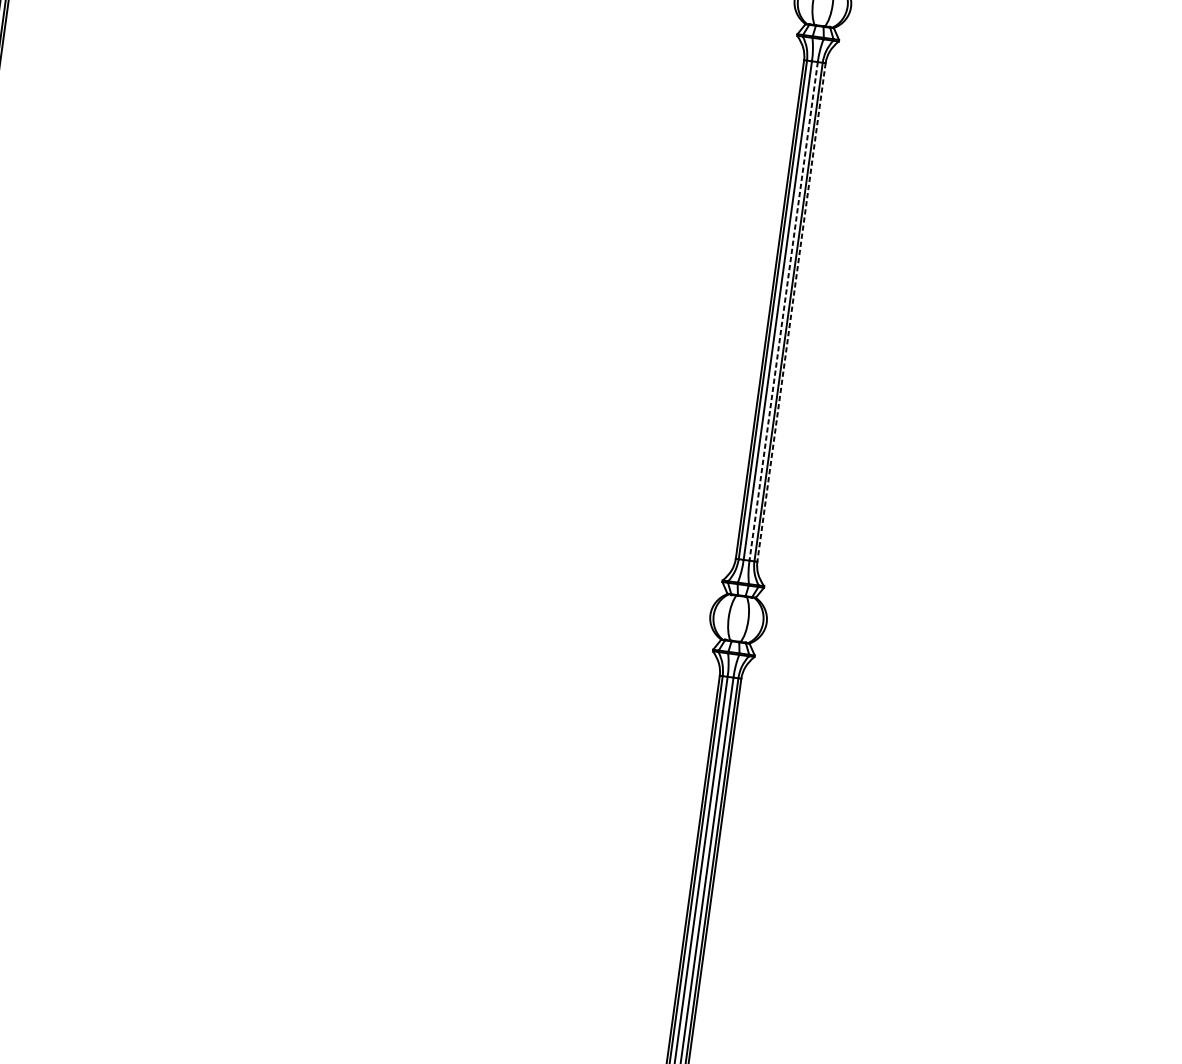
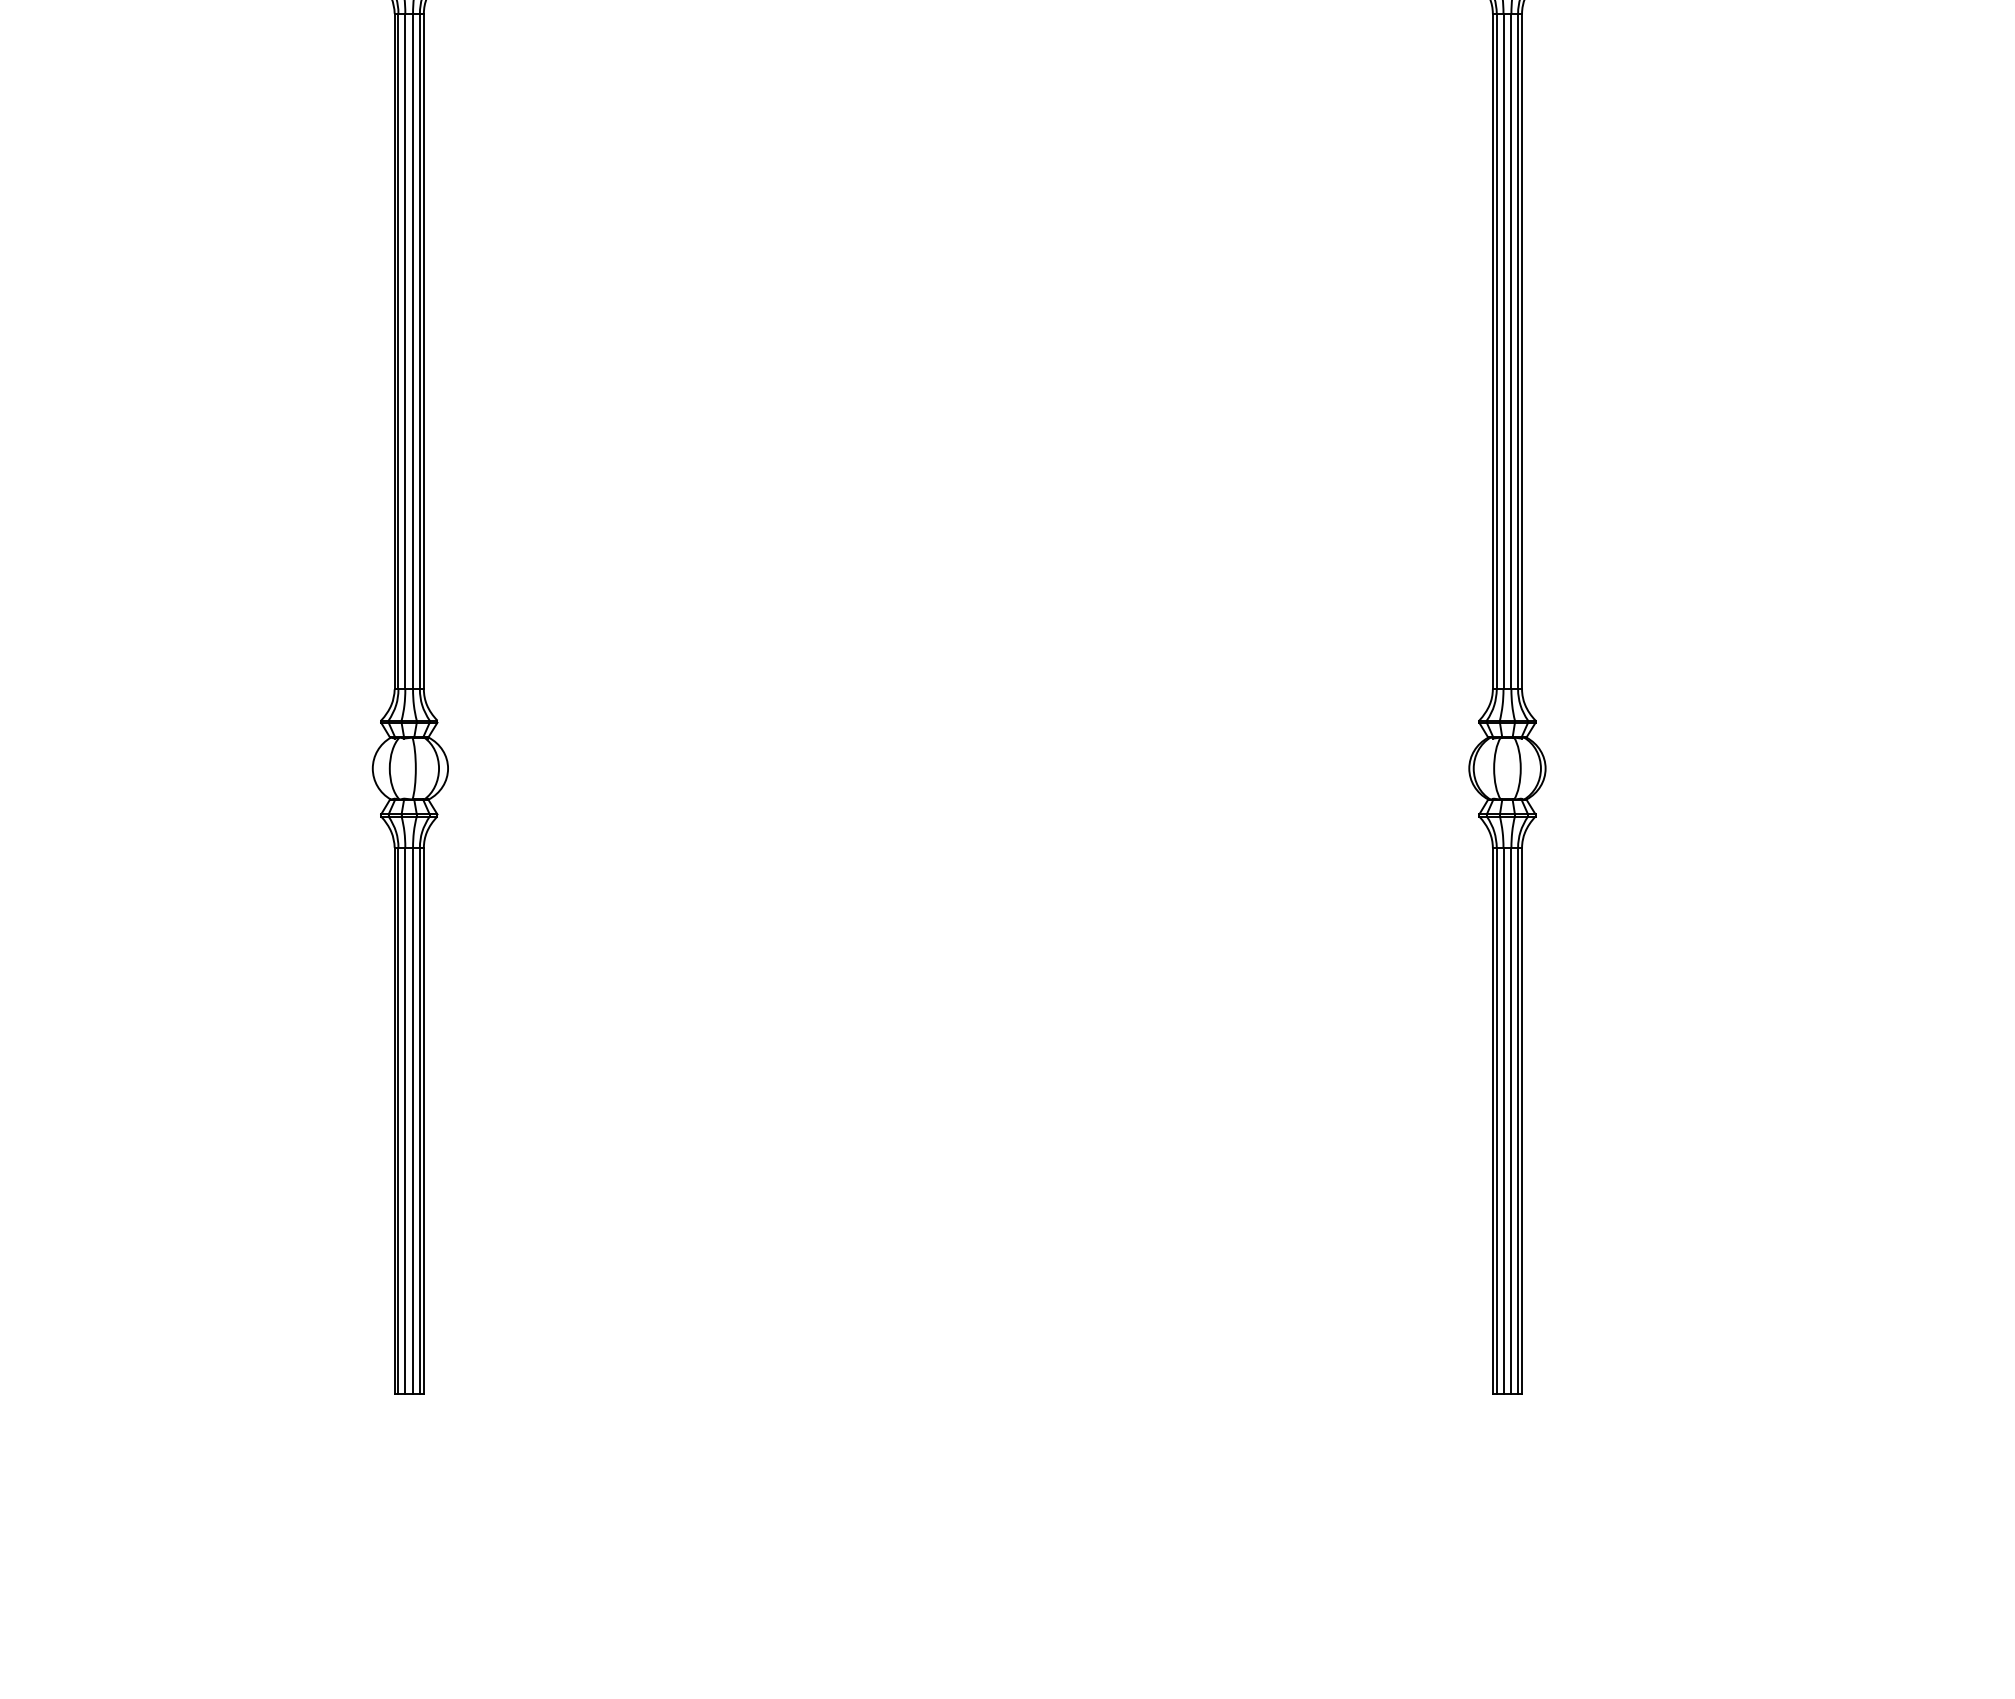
line: (783, 311) -> (1511, 351), dashed -> solid
line: (791, 312) -> (1522, 351), dashed -> solid

